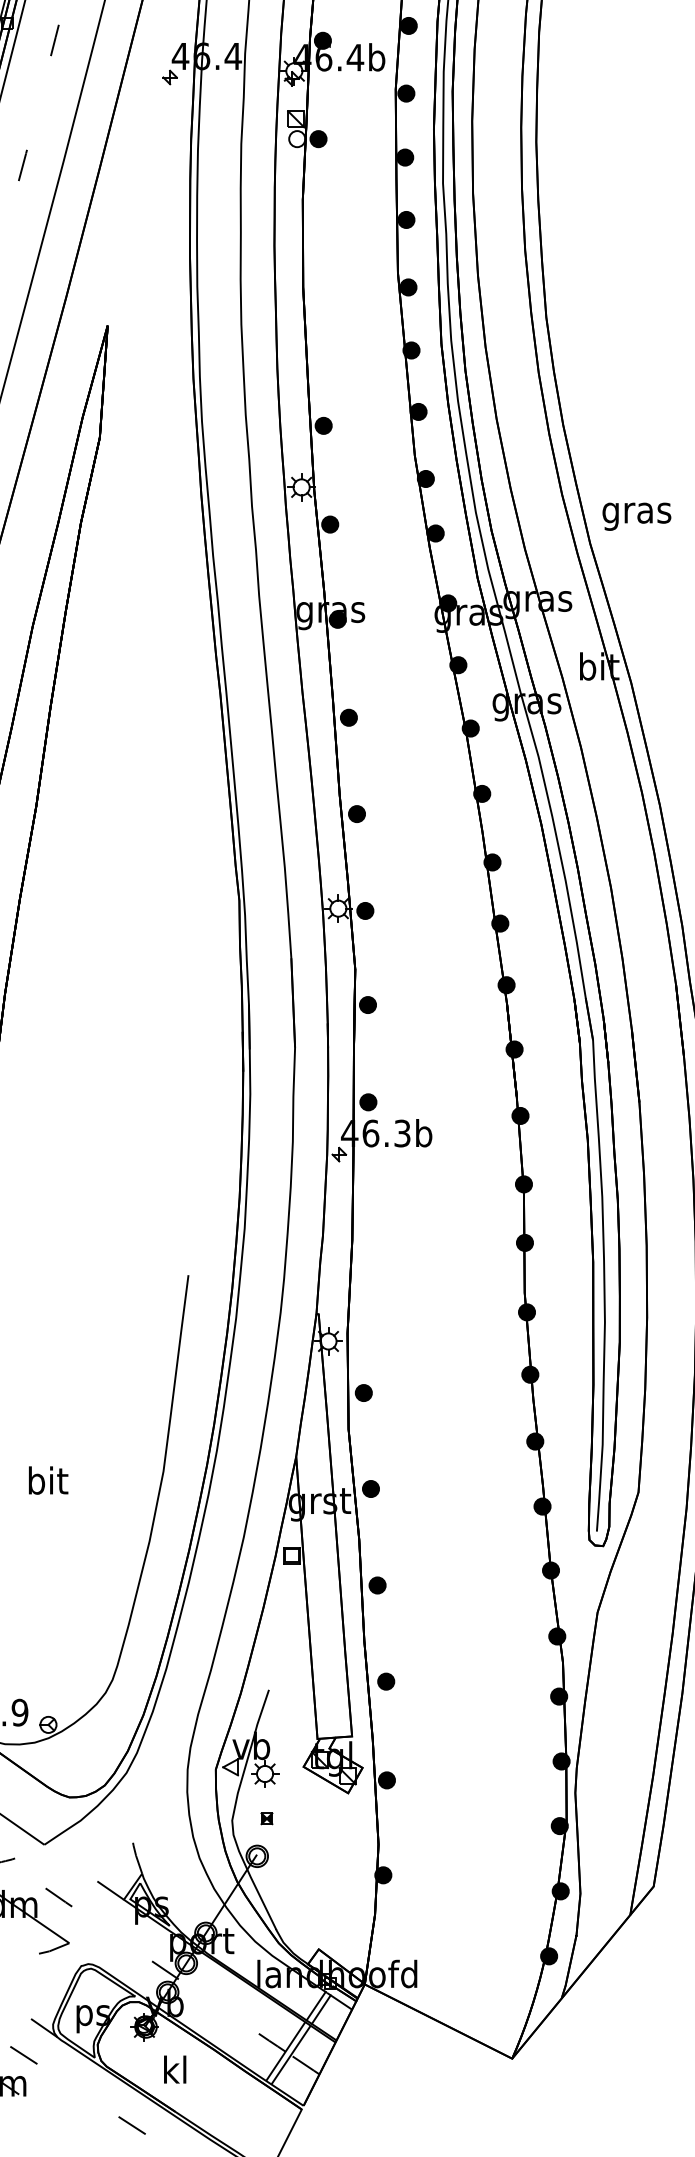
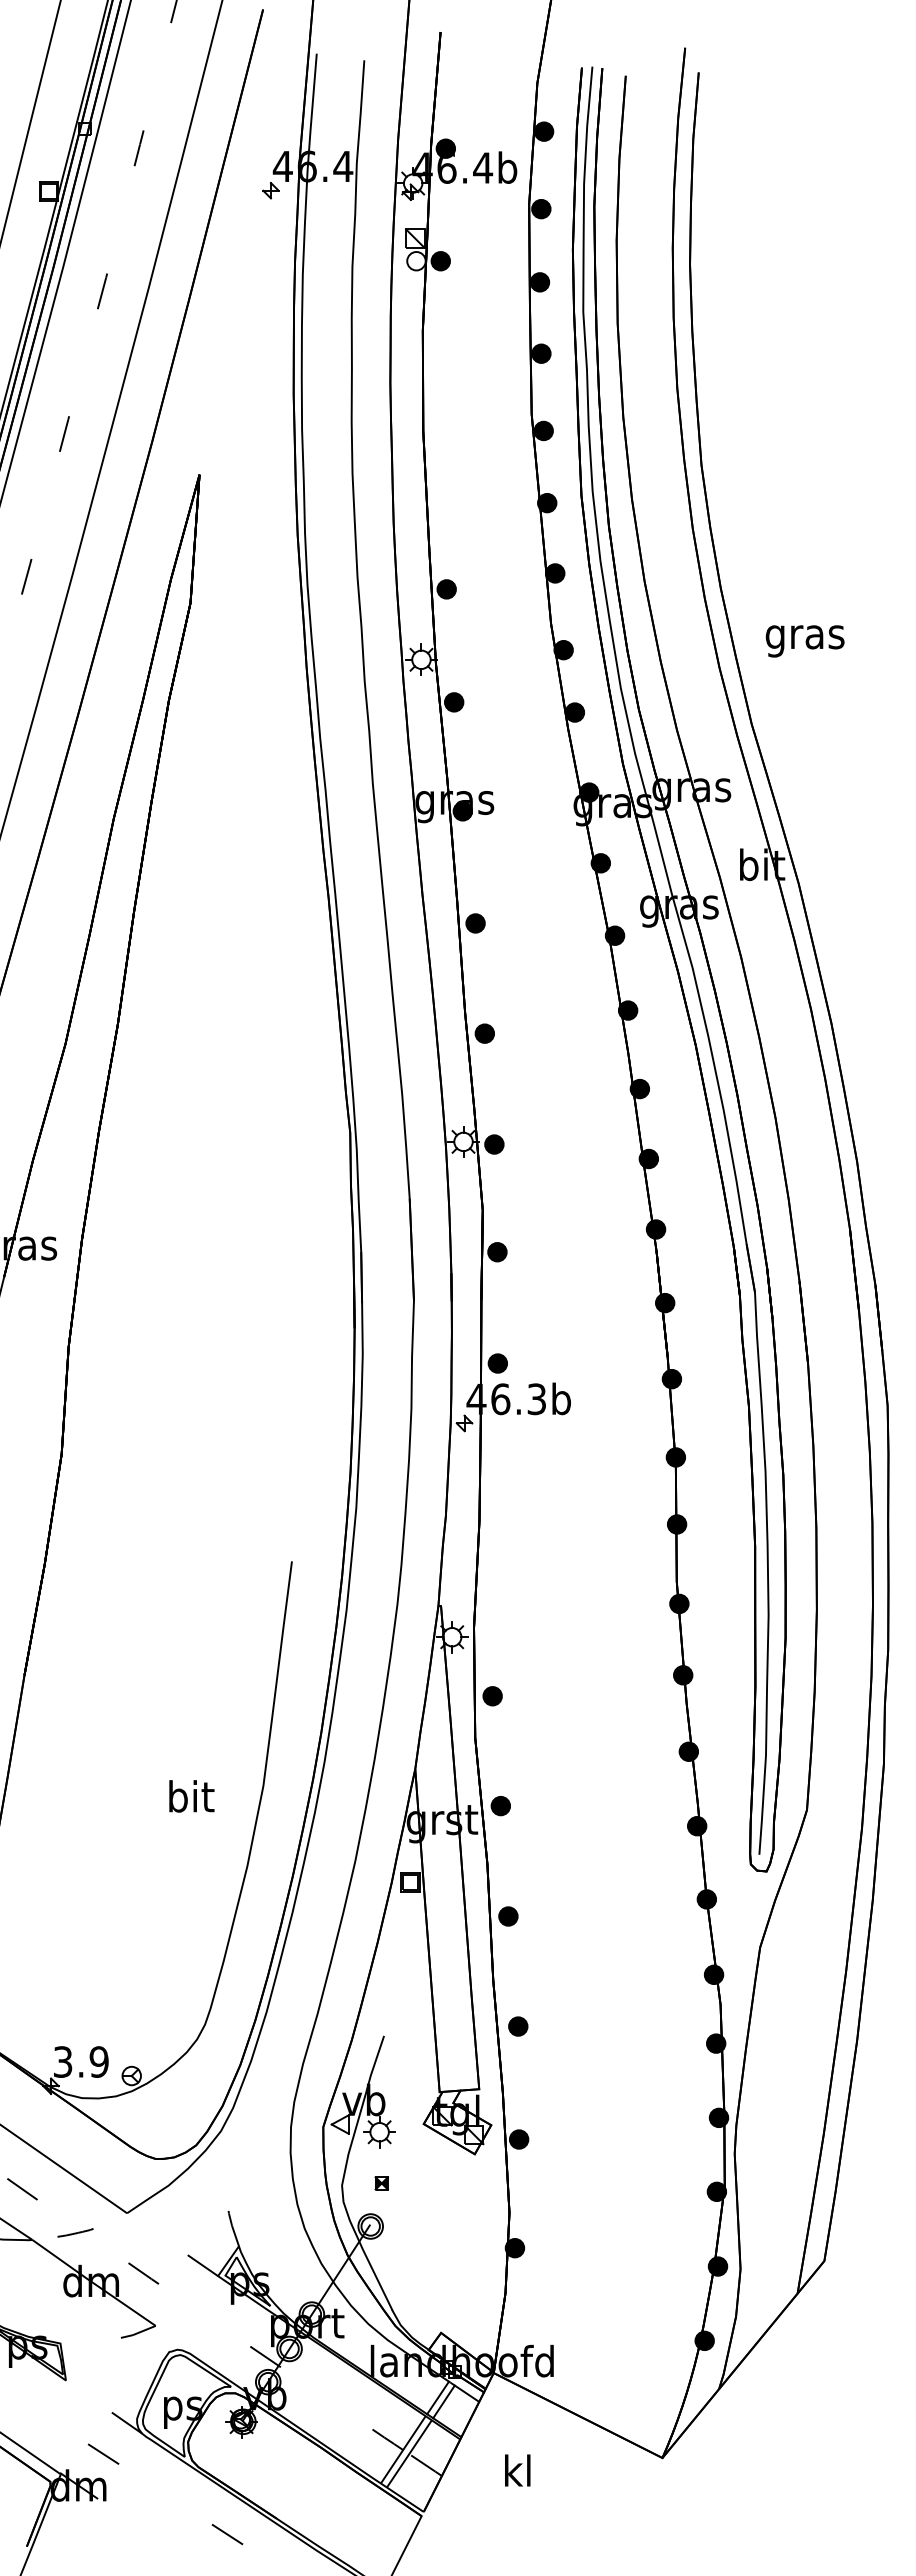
text: (636, 516) -> (804, 641), moved
text: (48, 1480) -> (191, 1796), moved
text: (174, 2069) -> (517, 2470), moved

